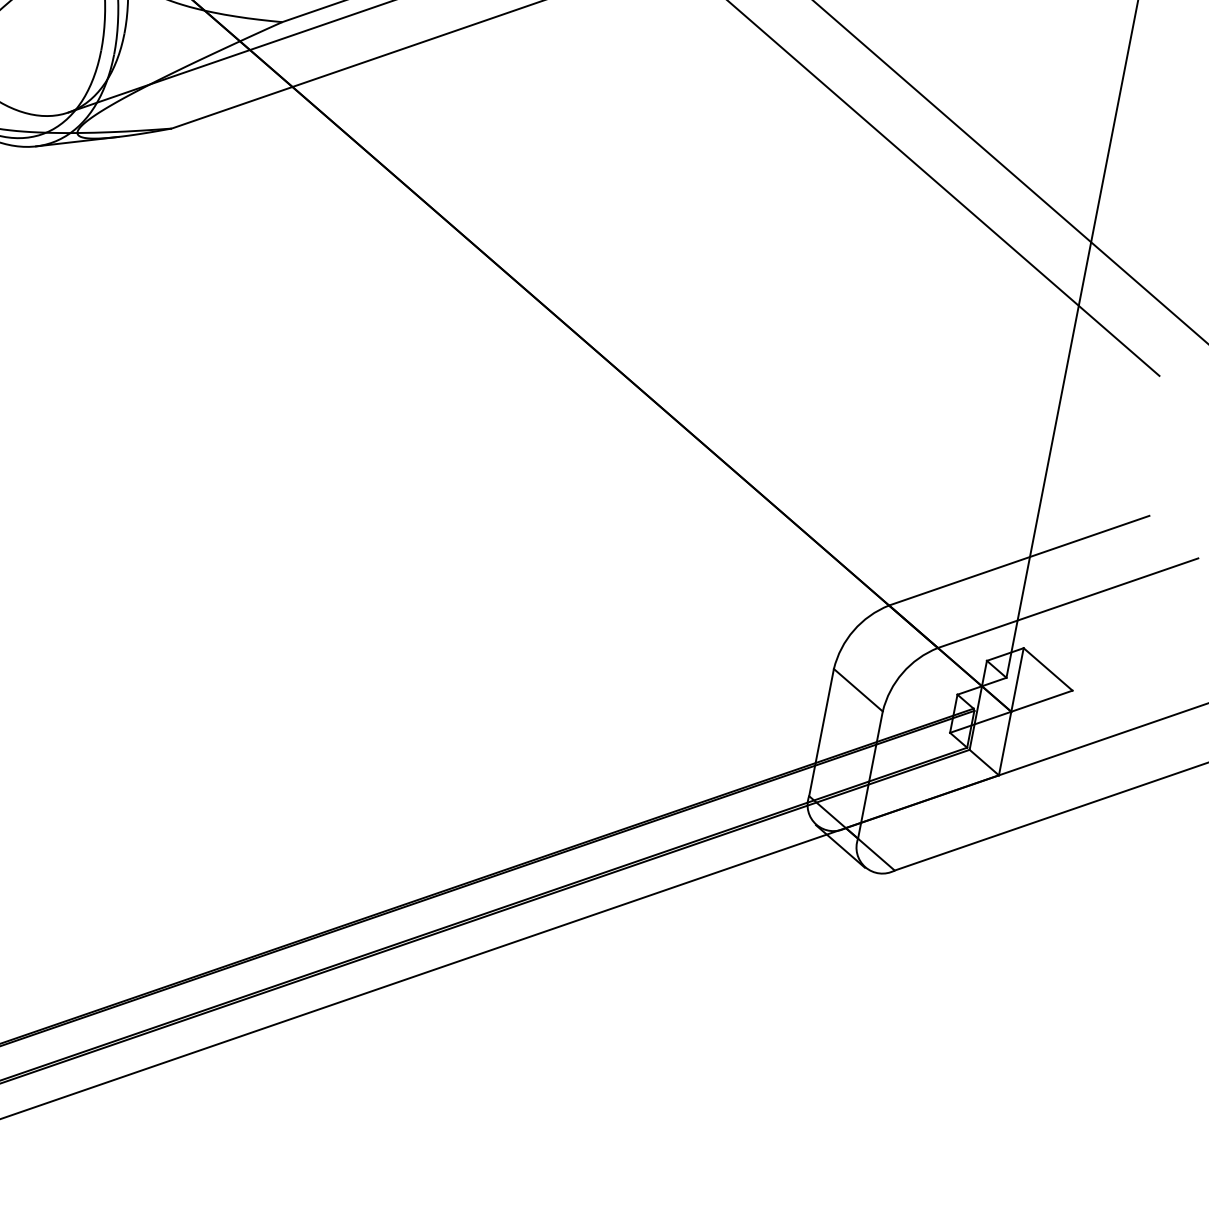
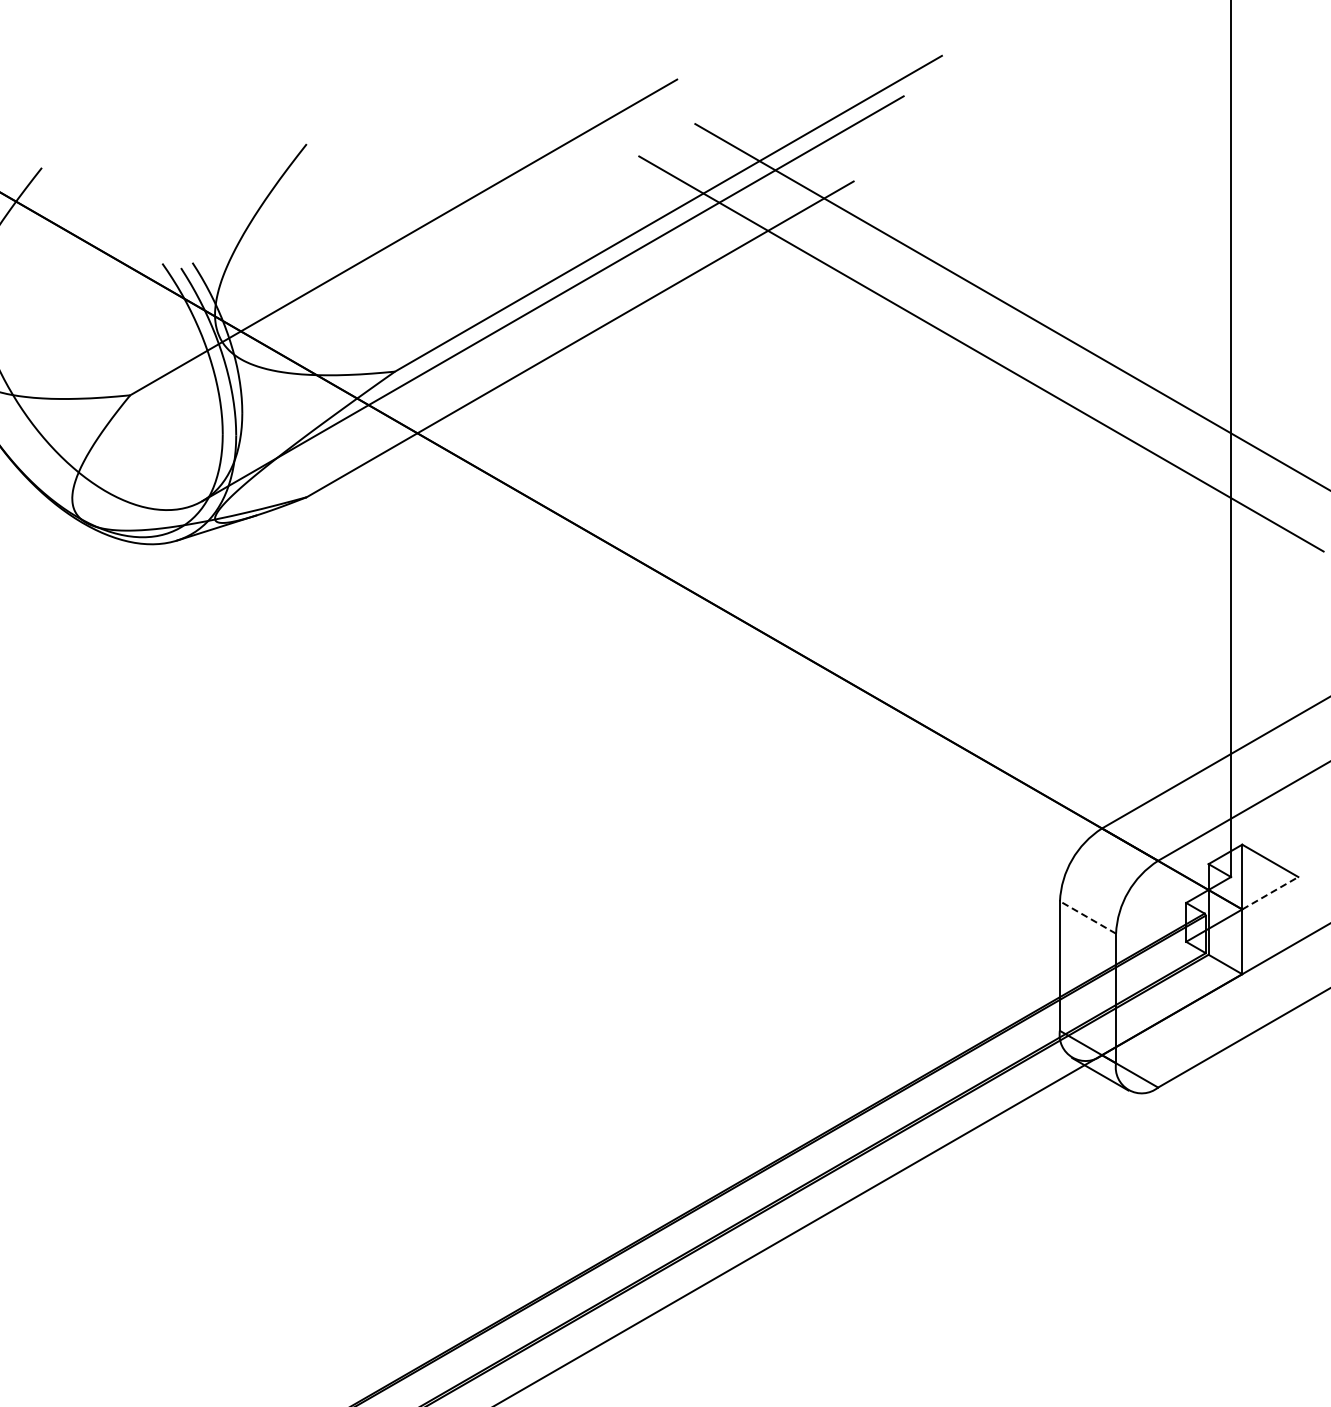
line: (857, 690) -> (1087, 917), solid -> dashed
line: (1042, 701) -> (1270, 893), solid -> dashed

